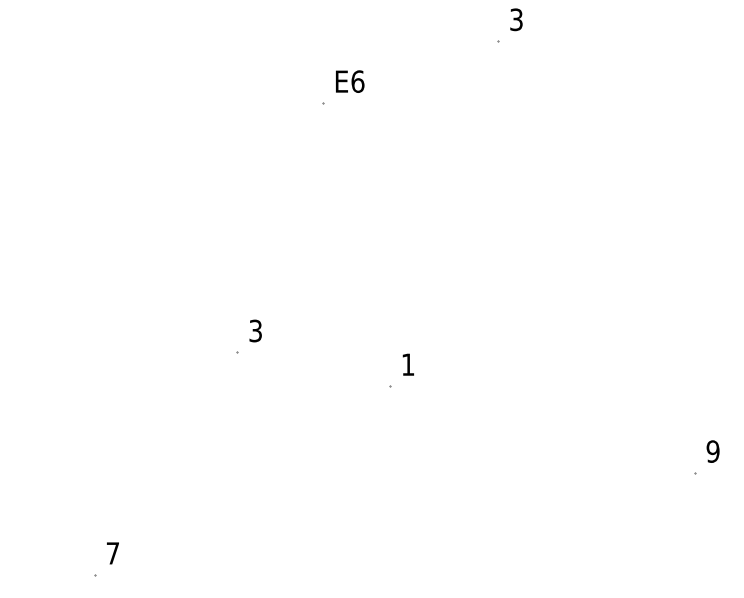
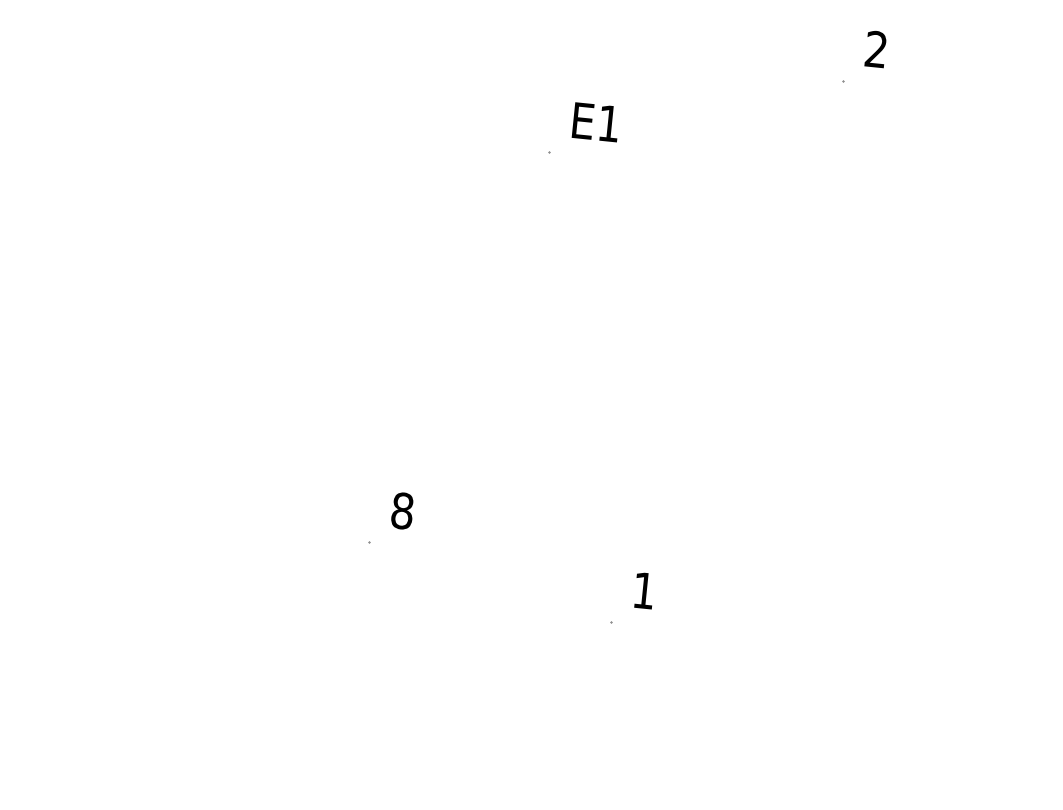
text: (516, 19) -> (876, 49), 3 -> 2
text: (357, 81) -> (608, 123), E6 -> E1
text: (255, 330) -> (402, 510), 3 -> 8

